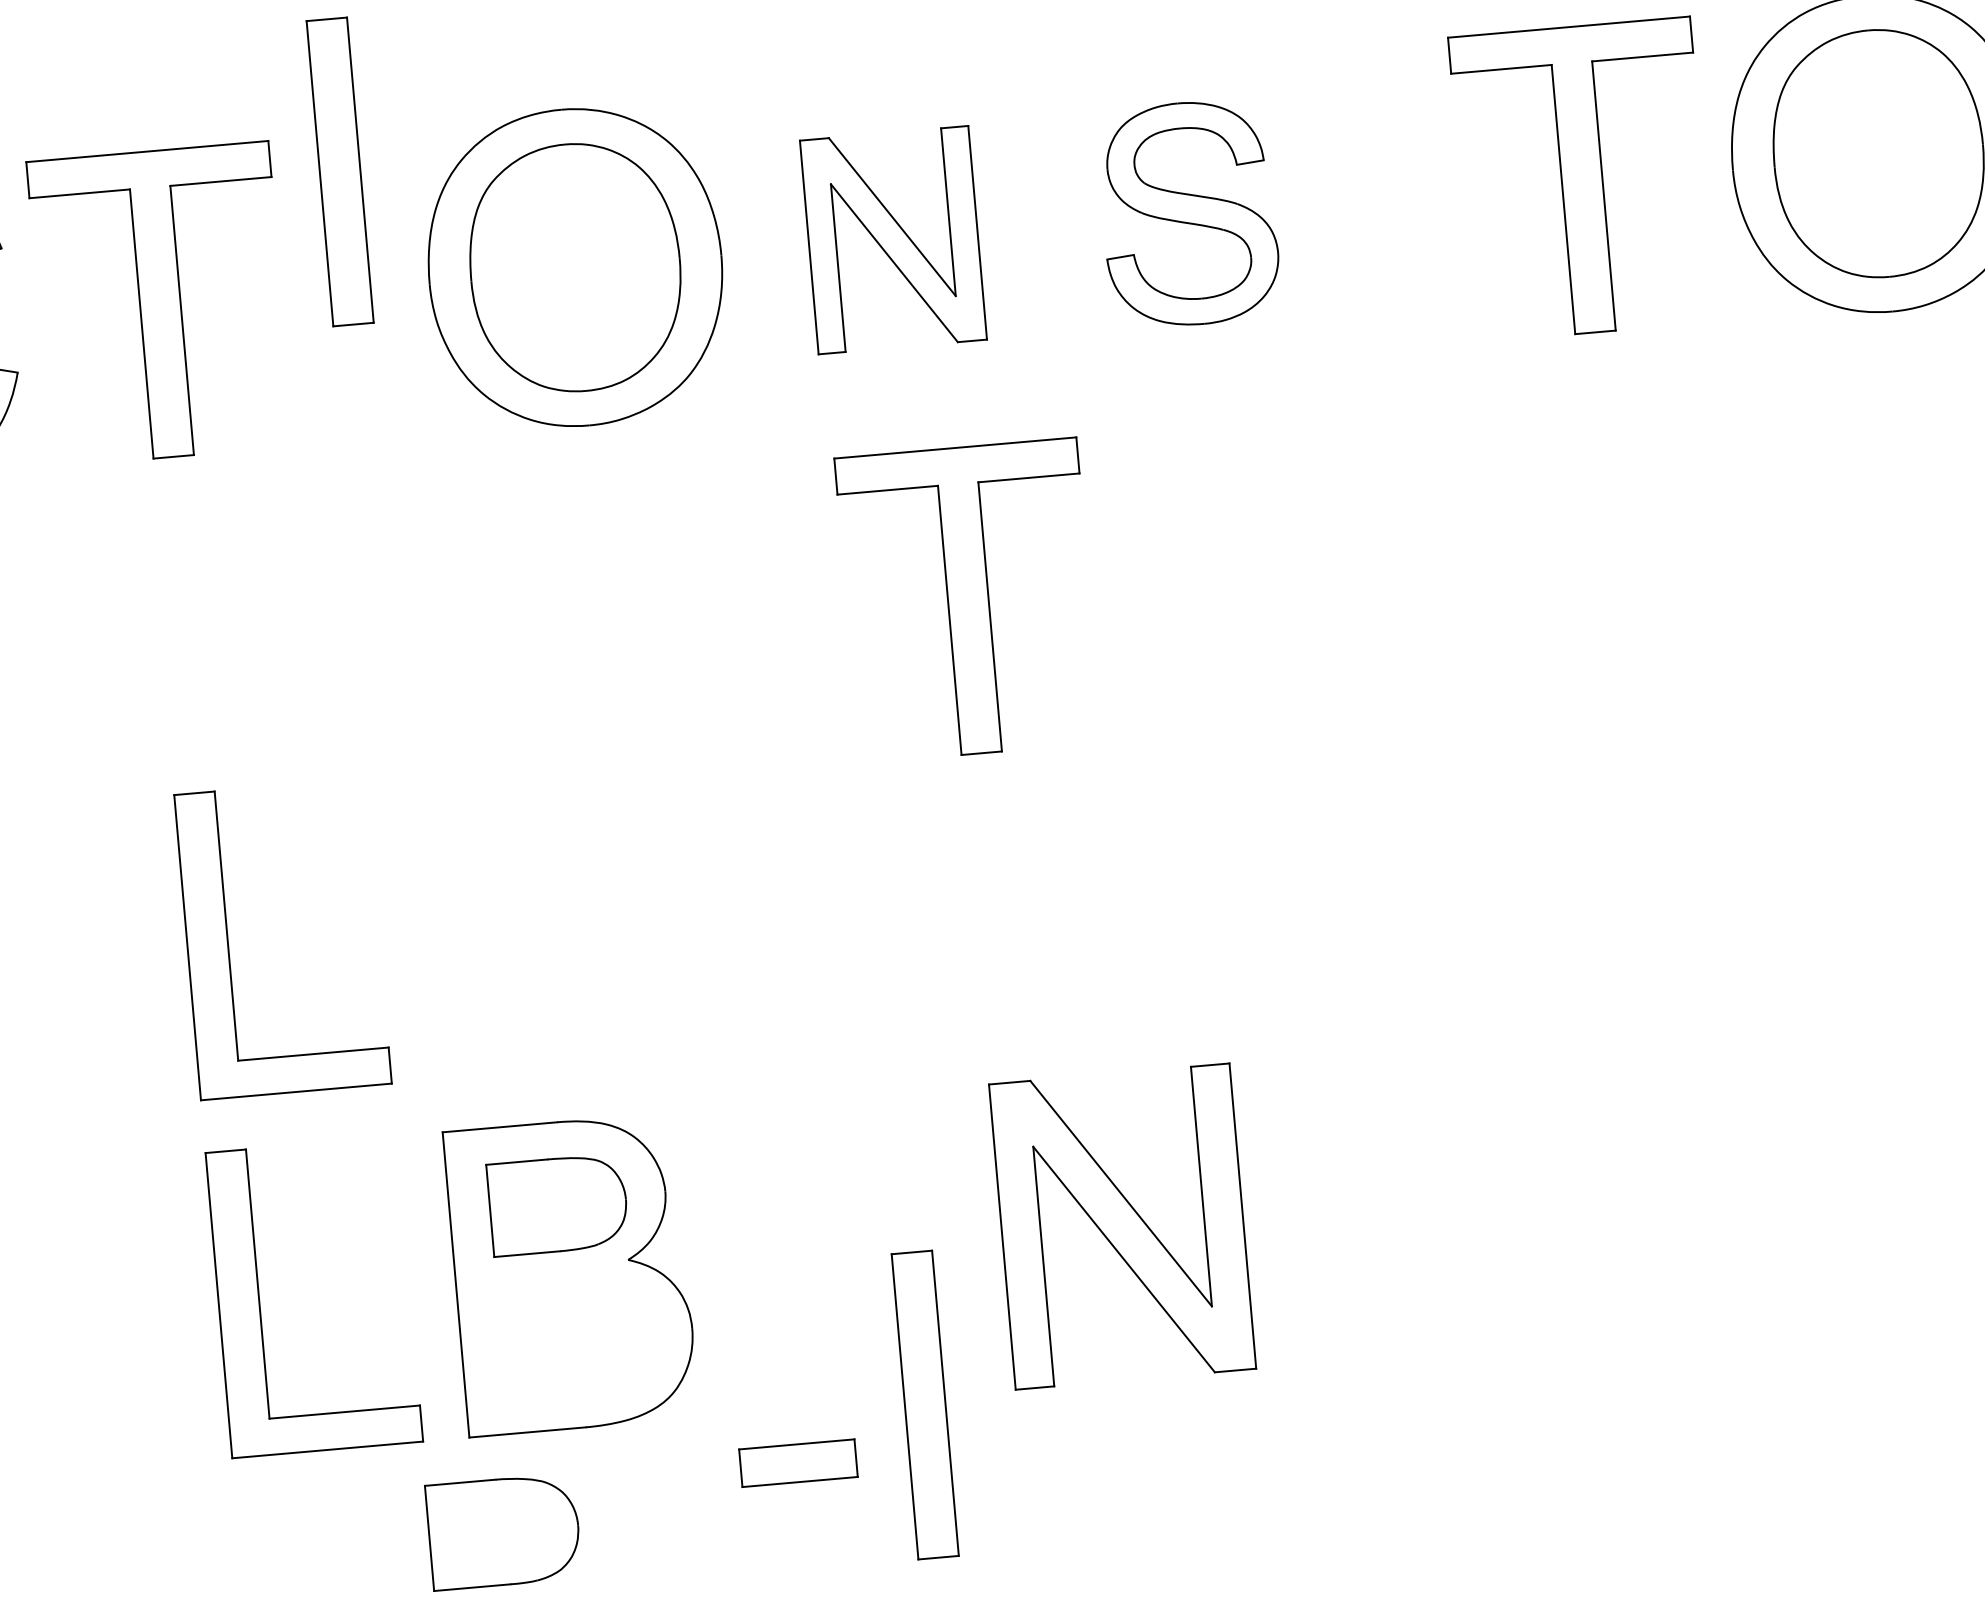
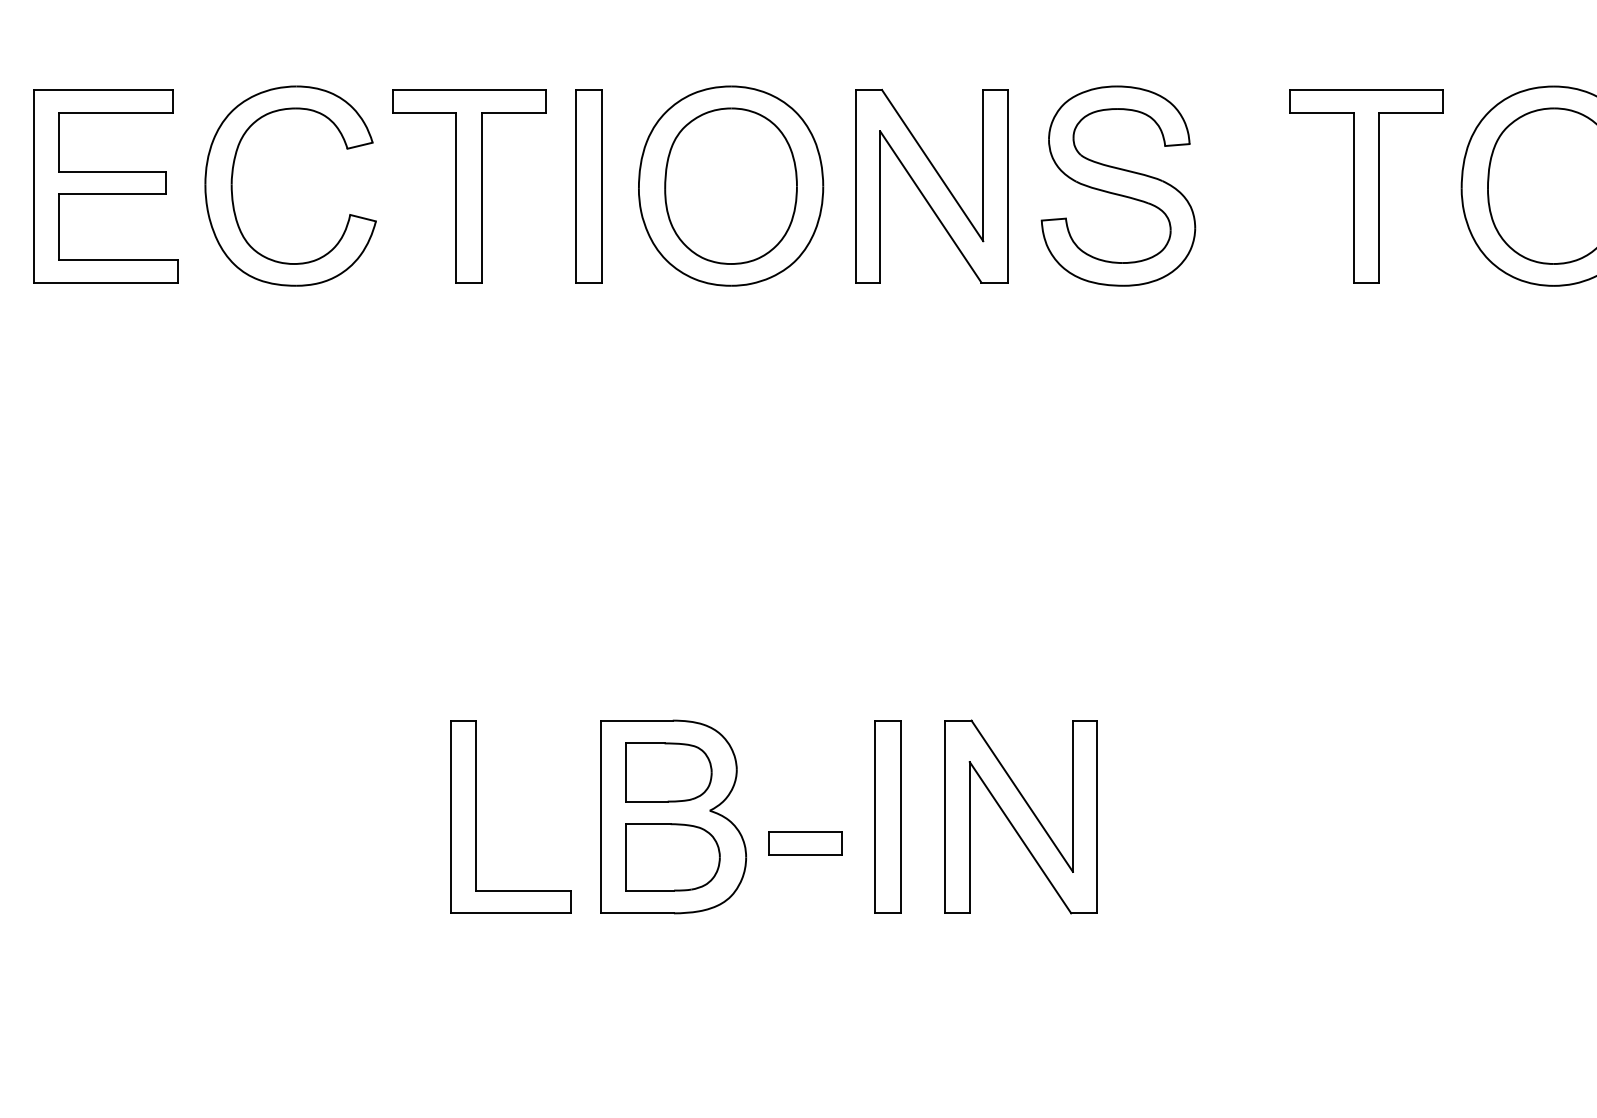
part: (339, 172) -> (588, 186), moved
part: (1188, 212) -> (1118, 185), size x1.43
part: (892, 240) -> (931, 186), size x1.43
part: (969, 600) -> (959, 416), removed
part: (228, 943) -> (476, 590), removed
part: (924, 1404) -> (887, 816), moved
part: (798, 1463) -> (805, 843), moved
part: (503, 1532) -> (672, 857), moved

